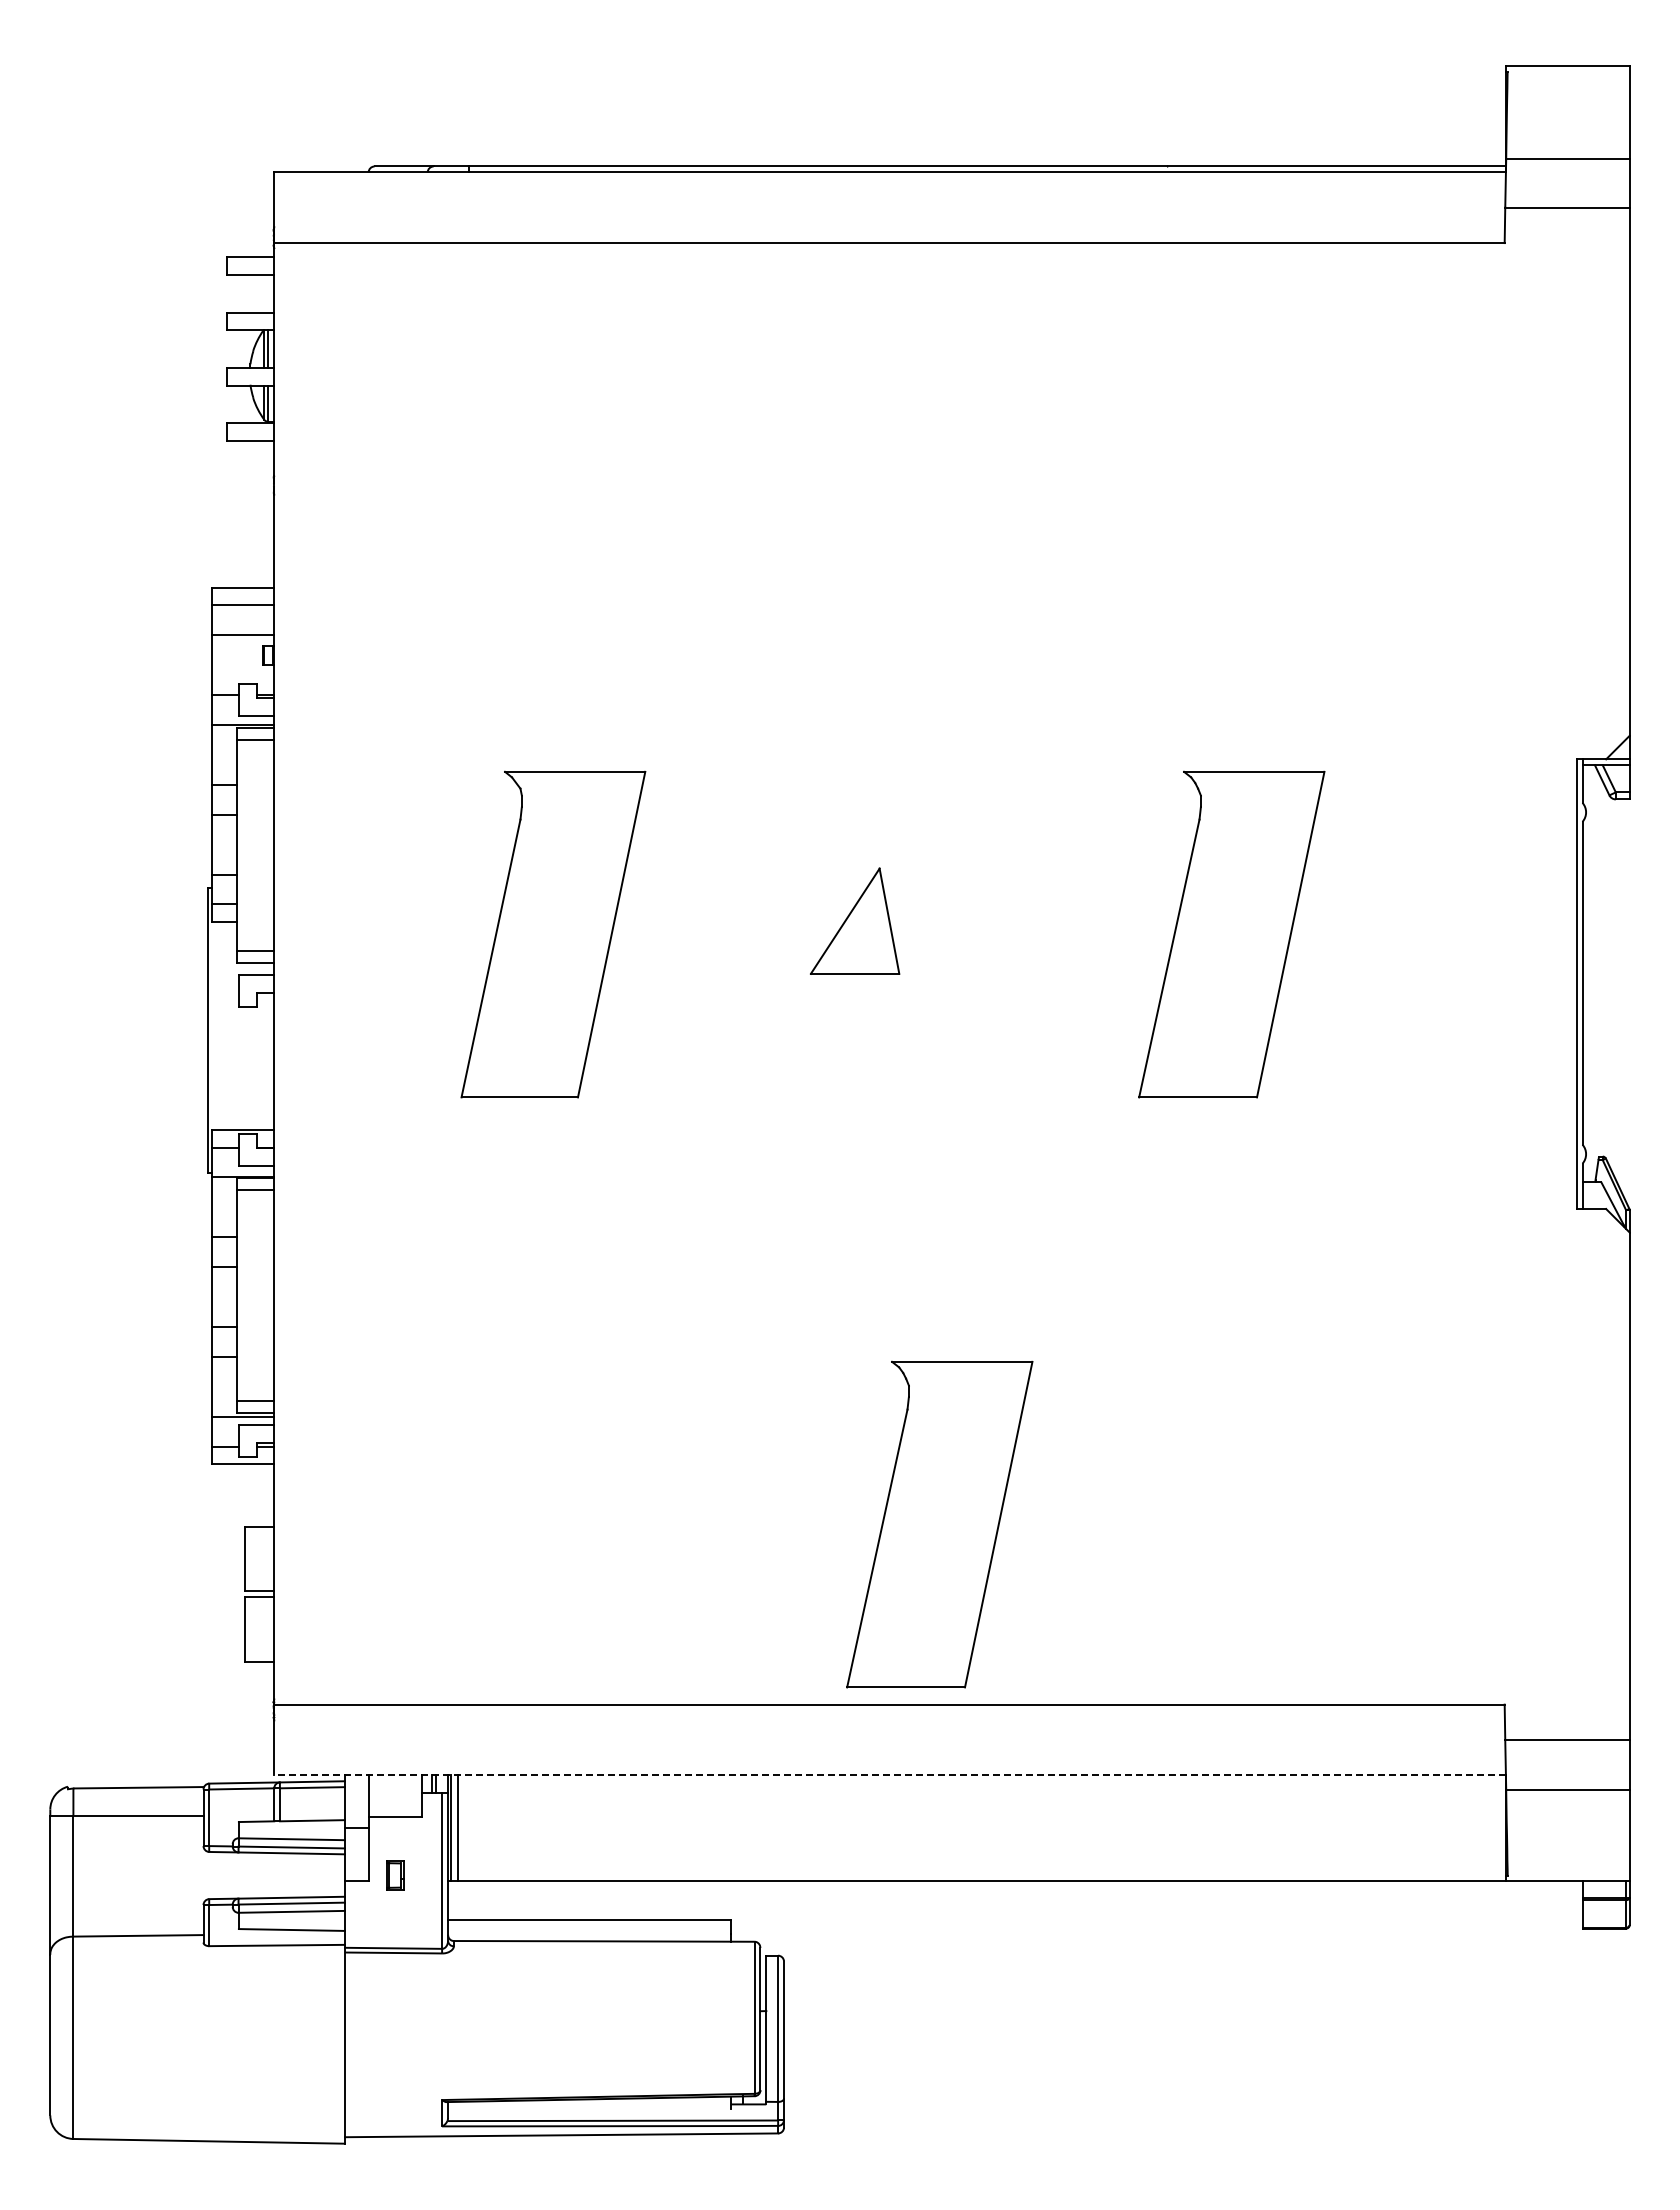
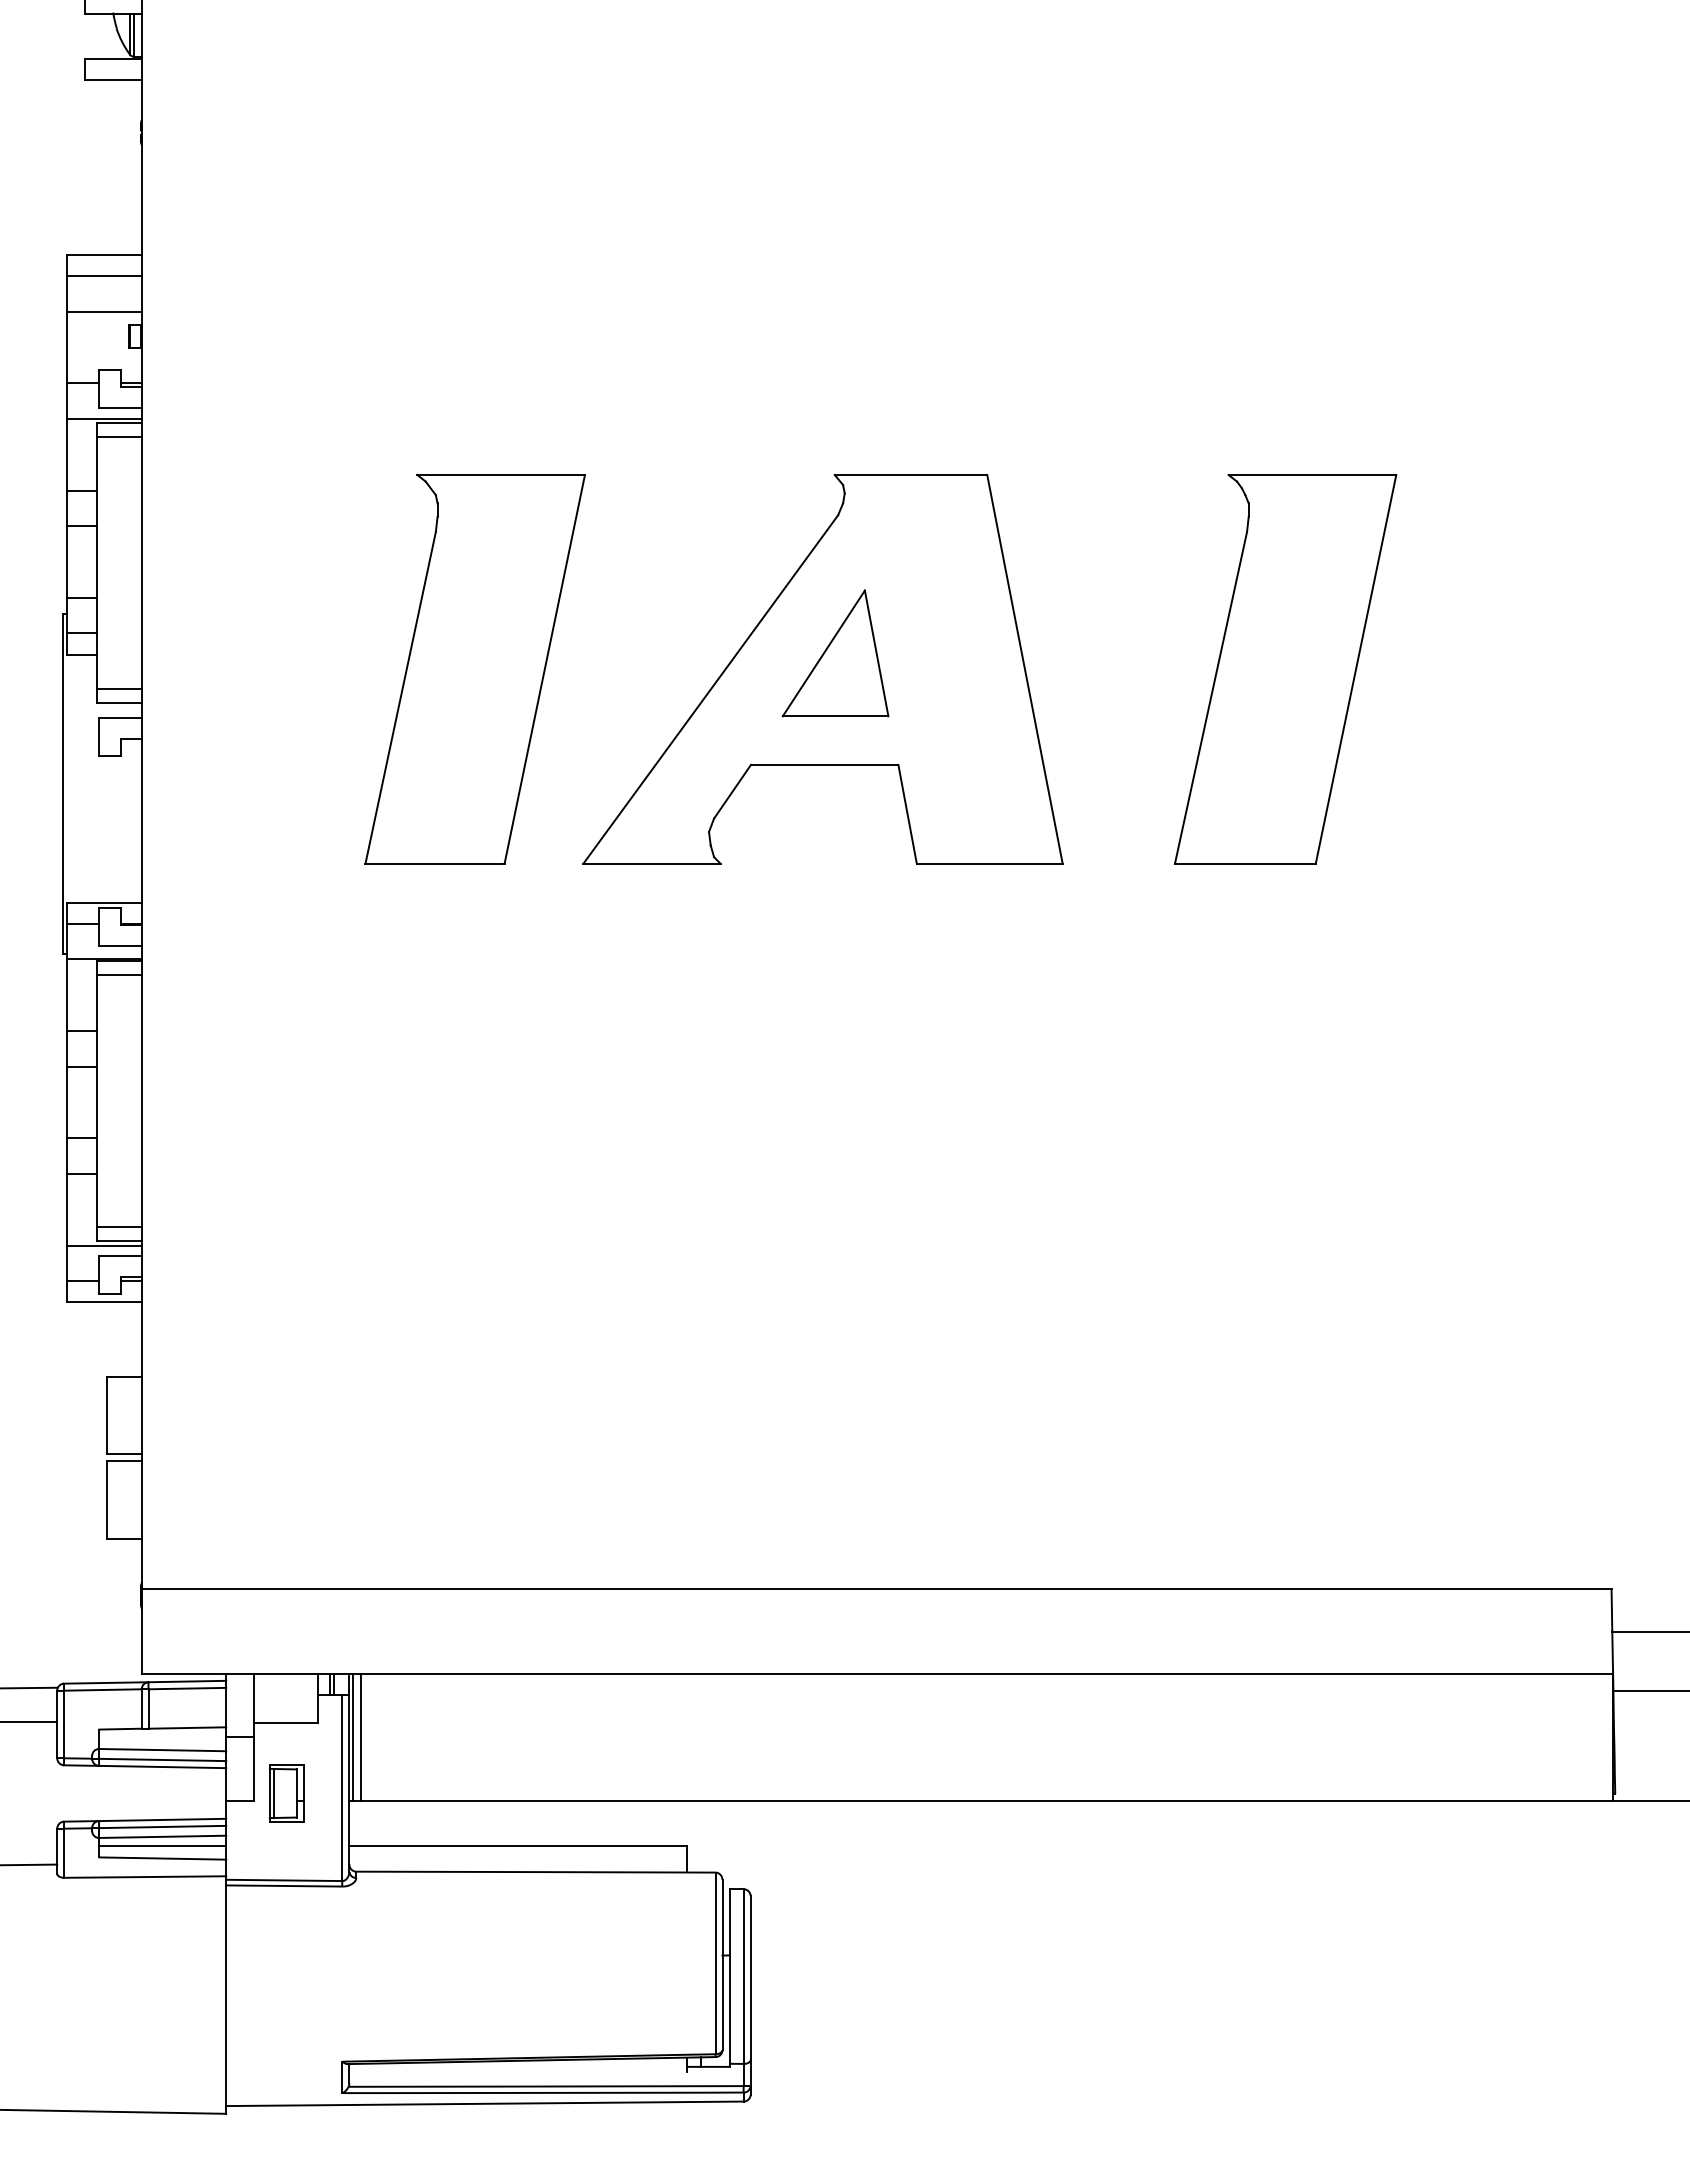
part: (844, 934) -> (822, 669), added
part: (939, 1524) -> (936, 1374), removed
line: (890, 1775) -> (877, 1673), dashed -> solid
part: (395, 1875) -> (286, 1793), size x1.67
line: (291, 1919) -> (162, 1845), added

